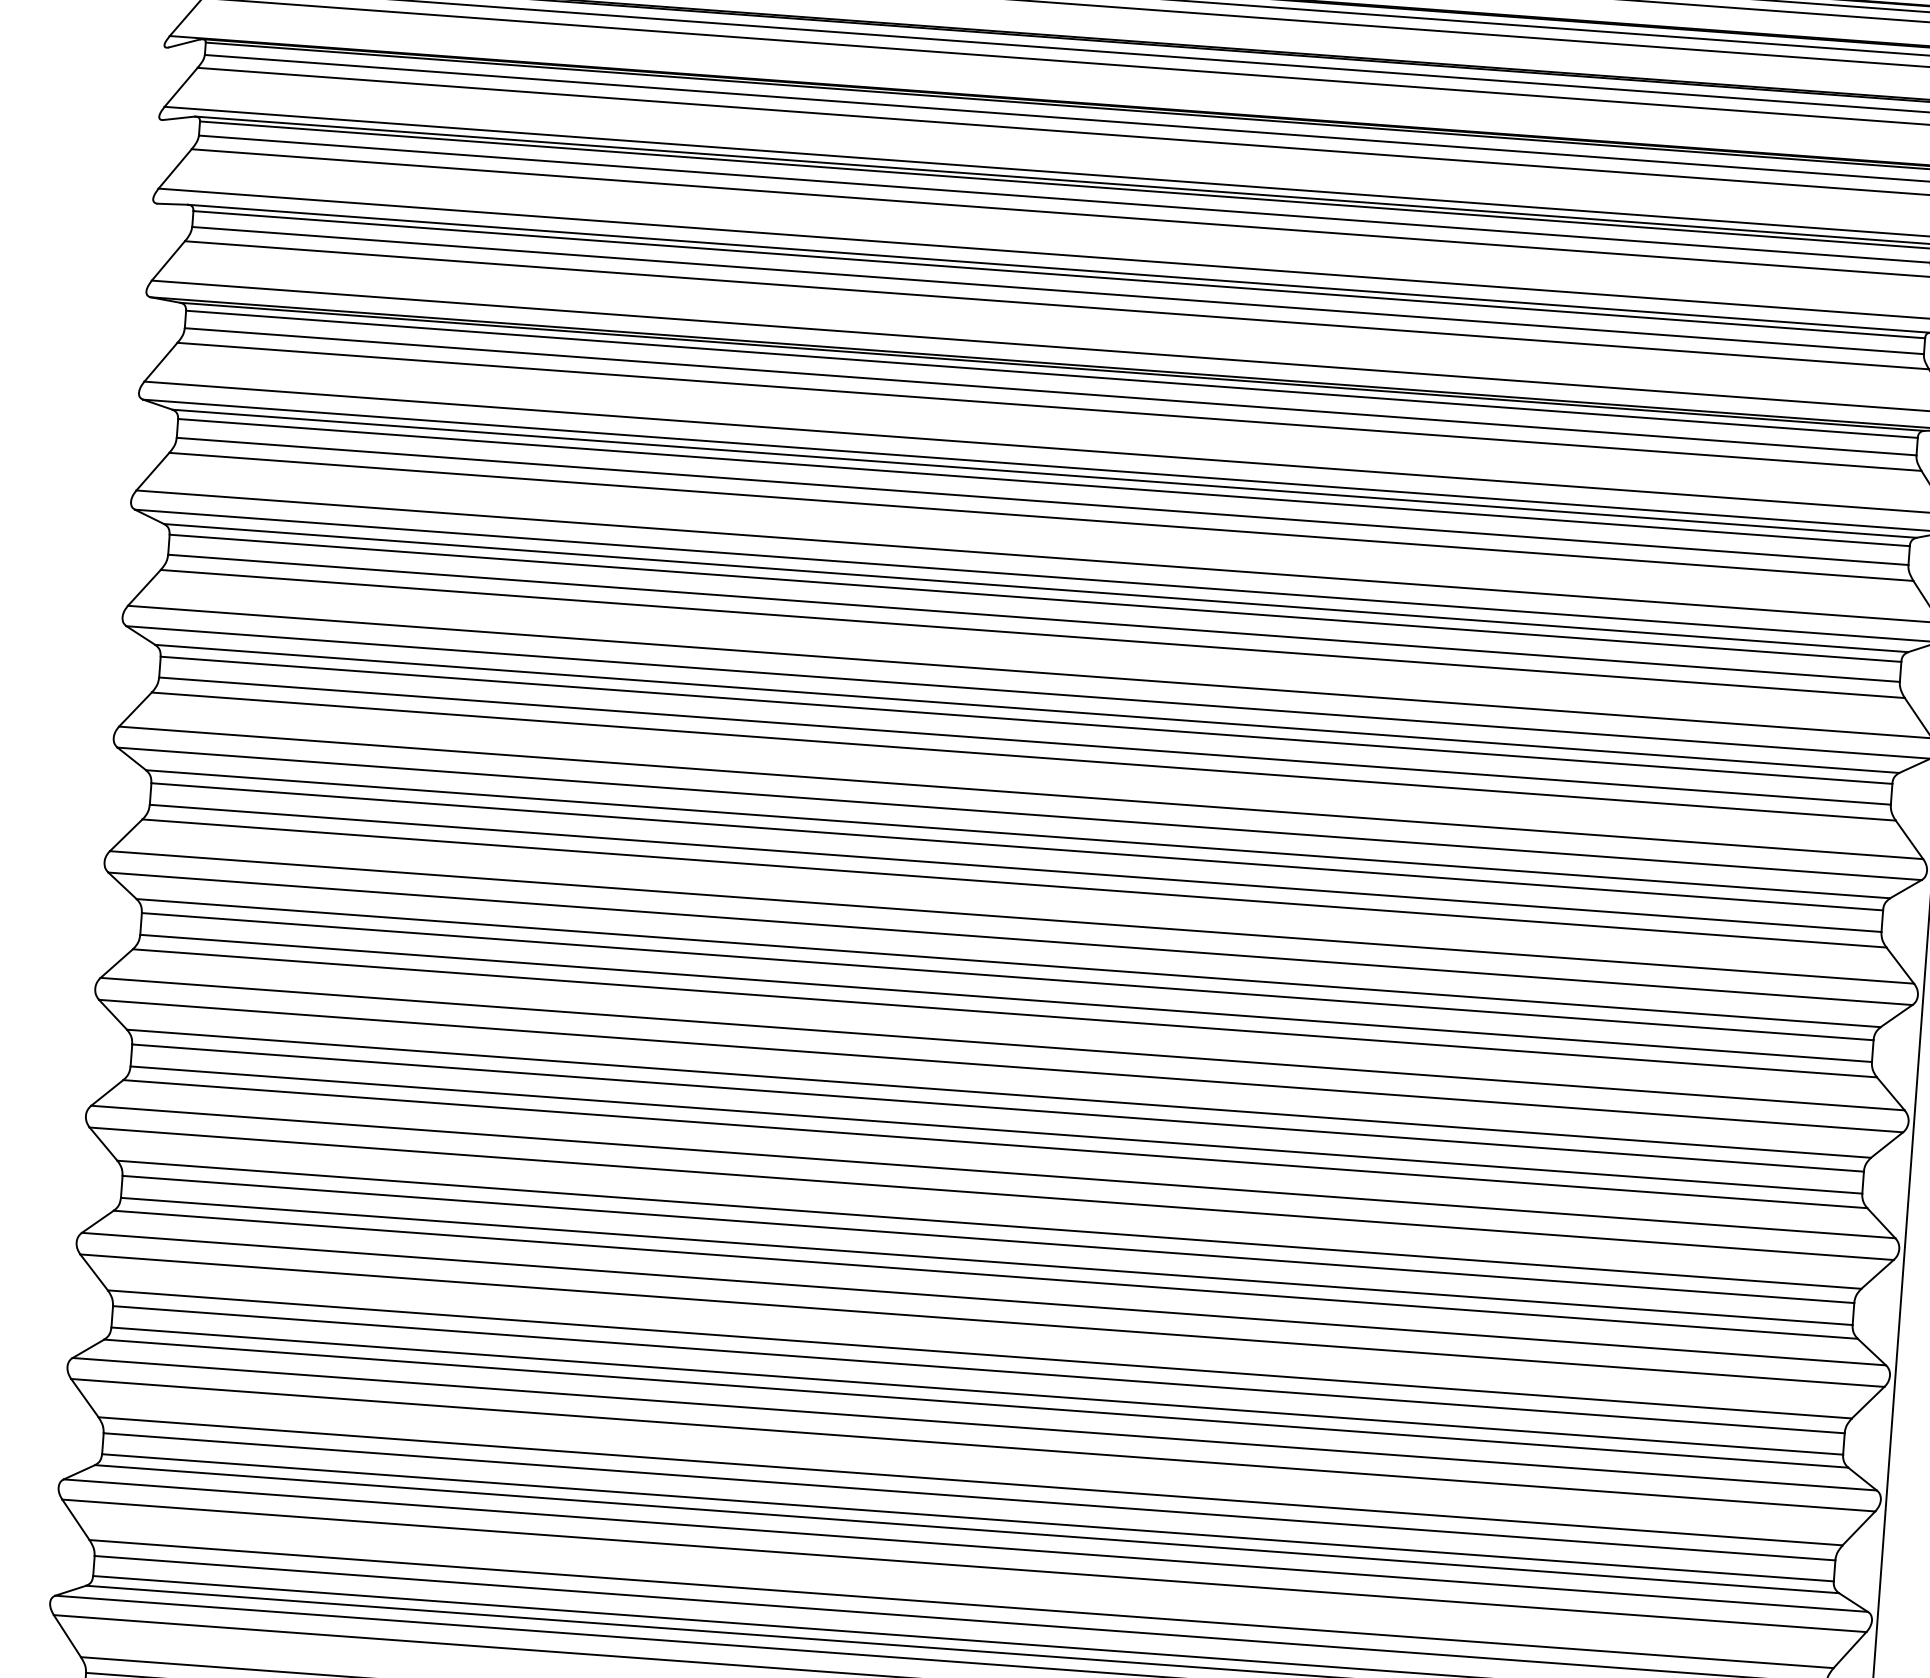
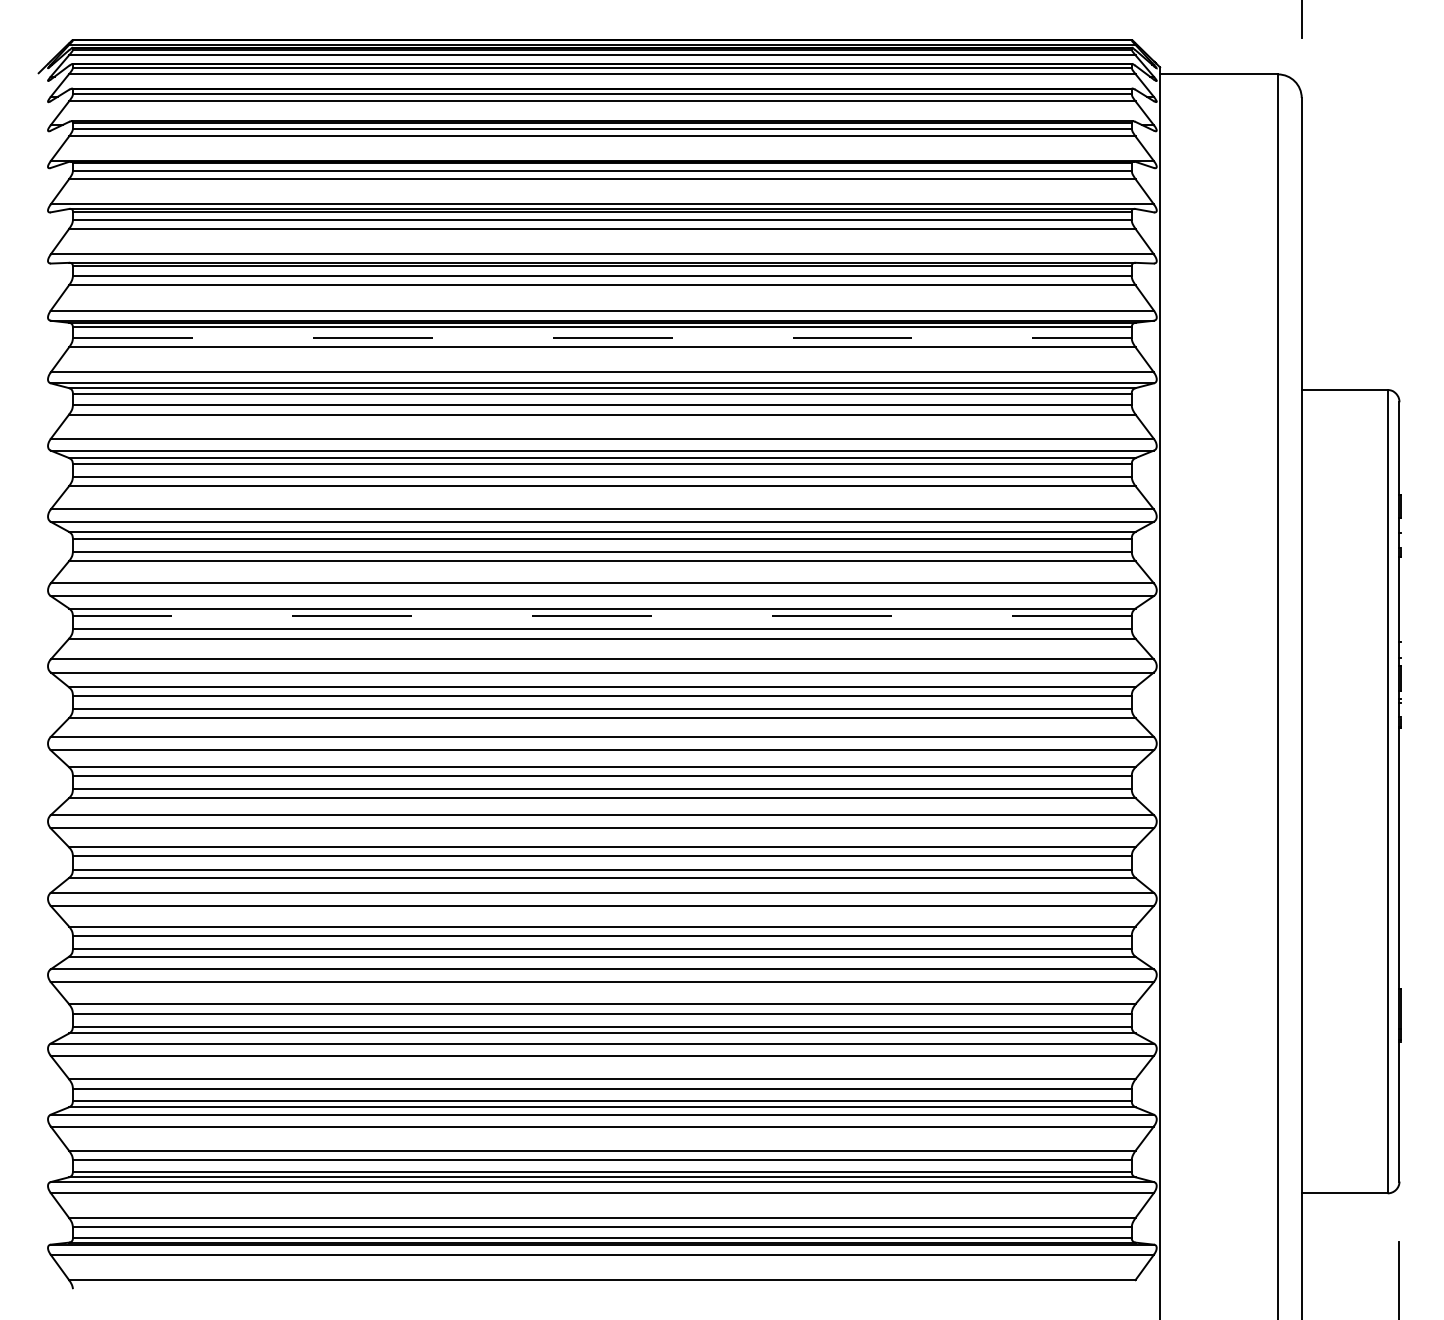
line: (1050, 392) -> (602, 338), solid -> dashed
line: (1015, 847) -> (601, 616), solid -> dashed

